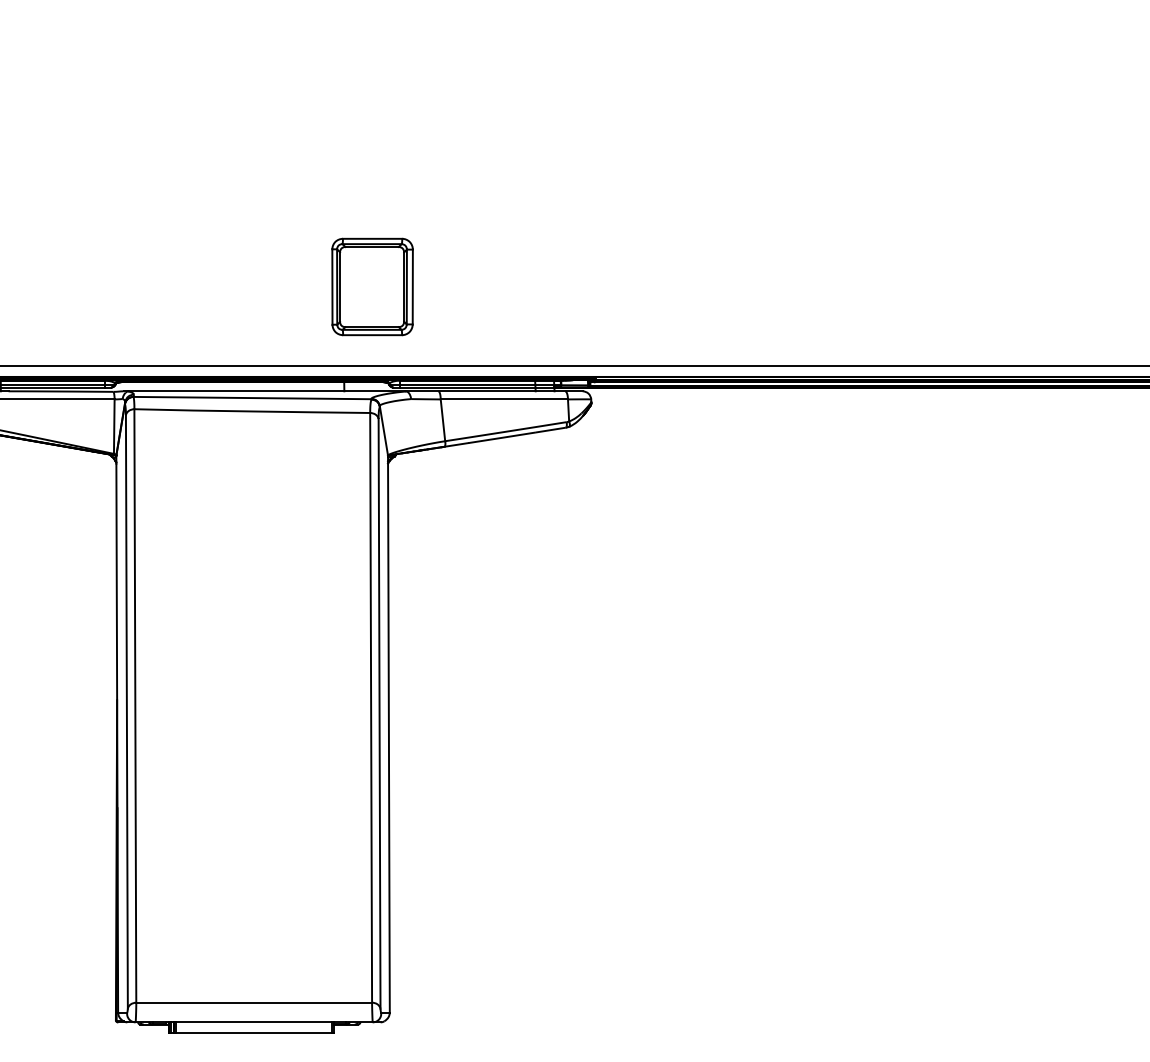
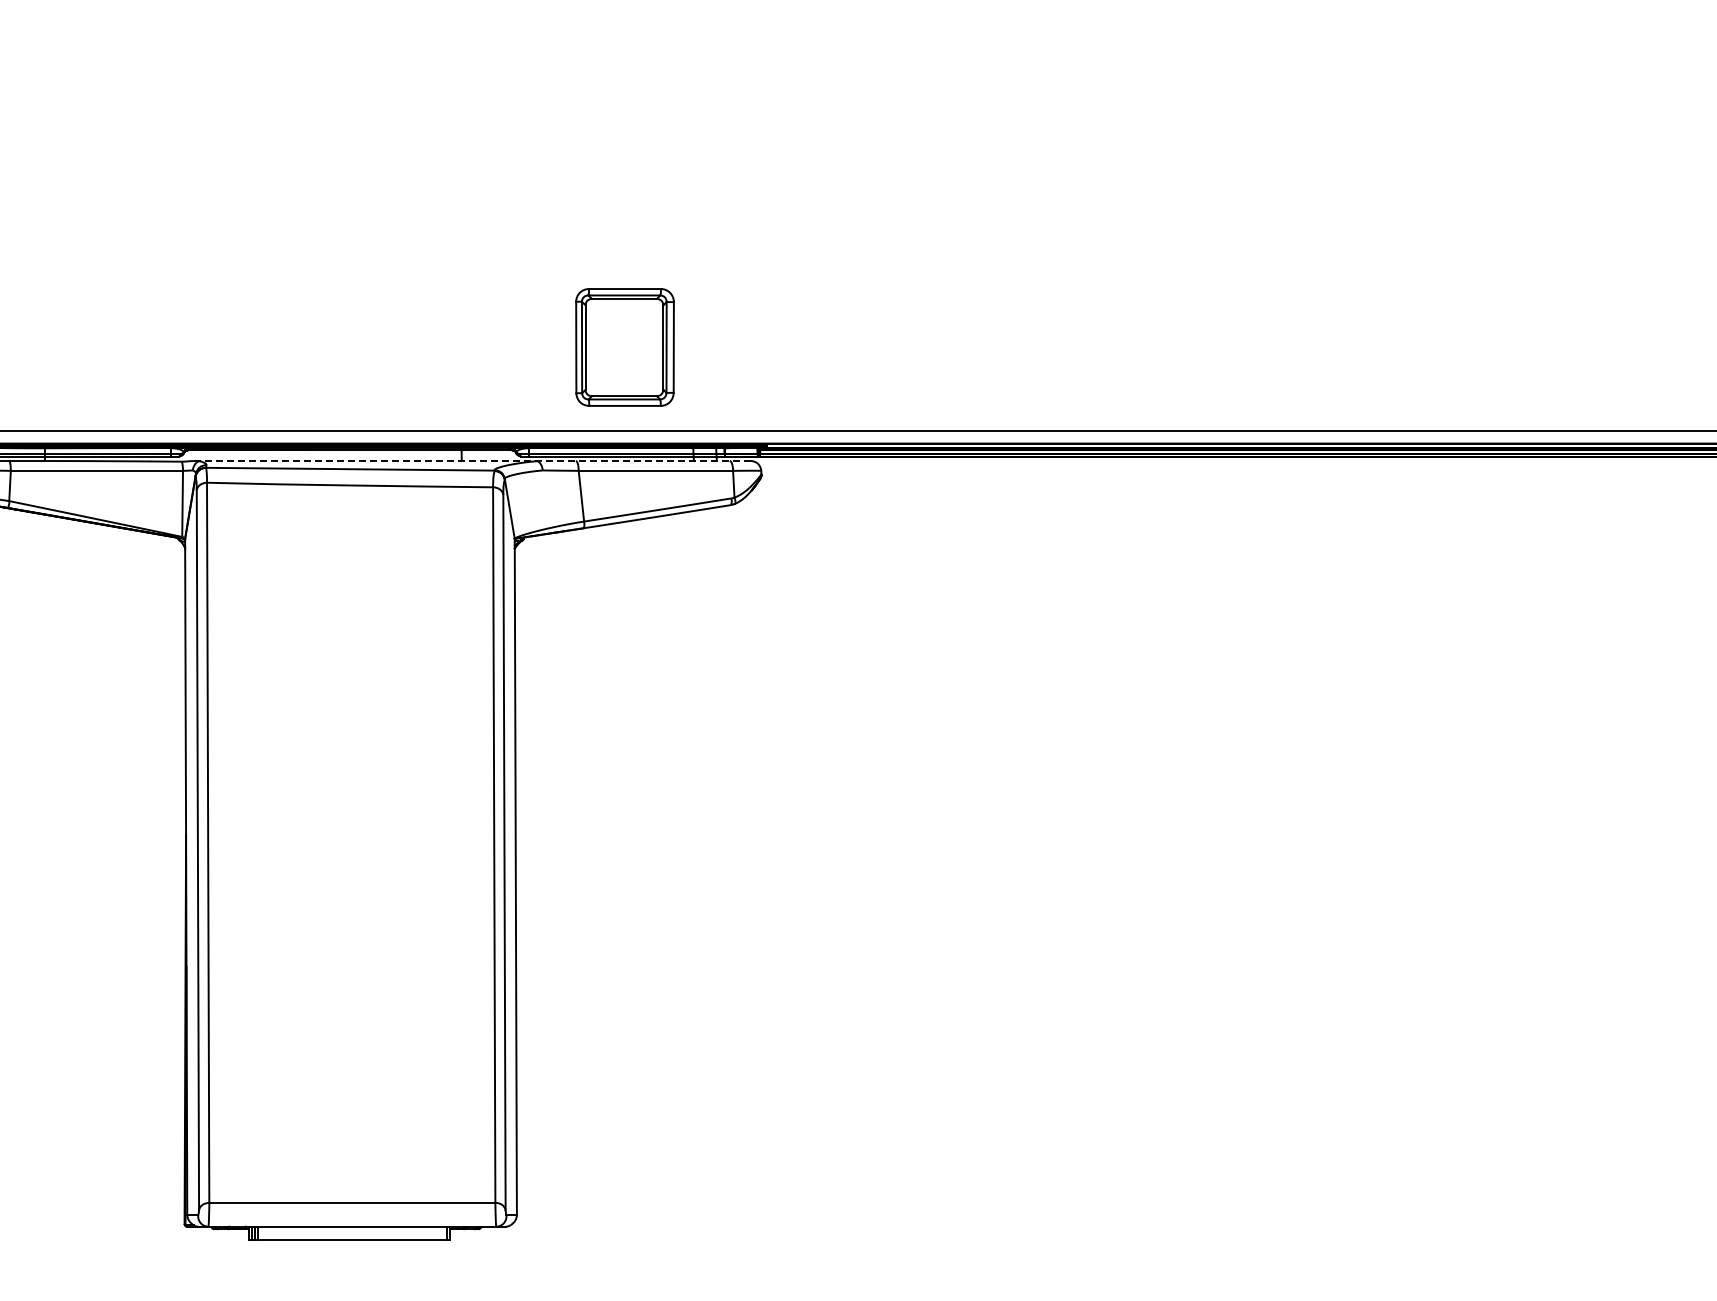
part: (372, 287) -> (624, 347), moved
line: (353, 391) -> (472, 461), solid -> dashed

